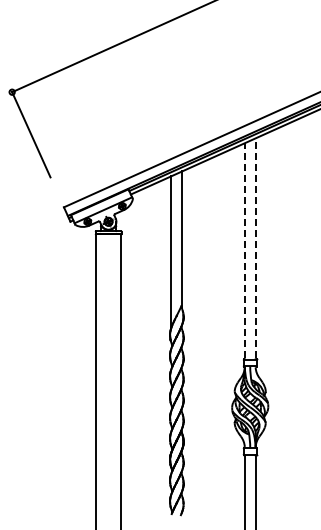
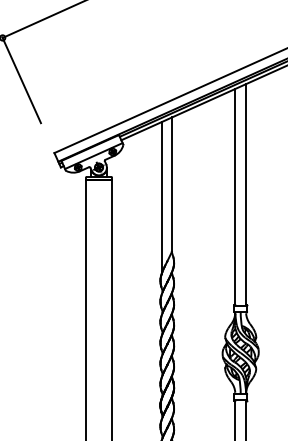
line: (255, 247) -> (245, 193), dashed -> solid
line: (244, 250) -> (234, 196), dashed -> solid

